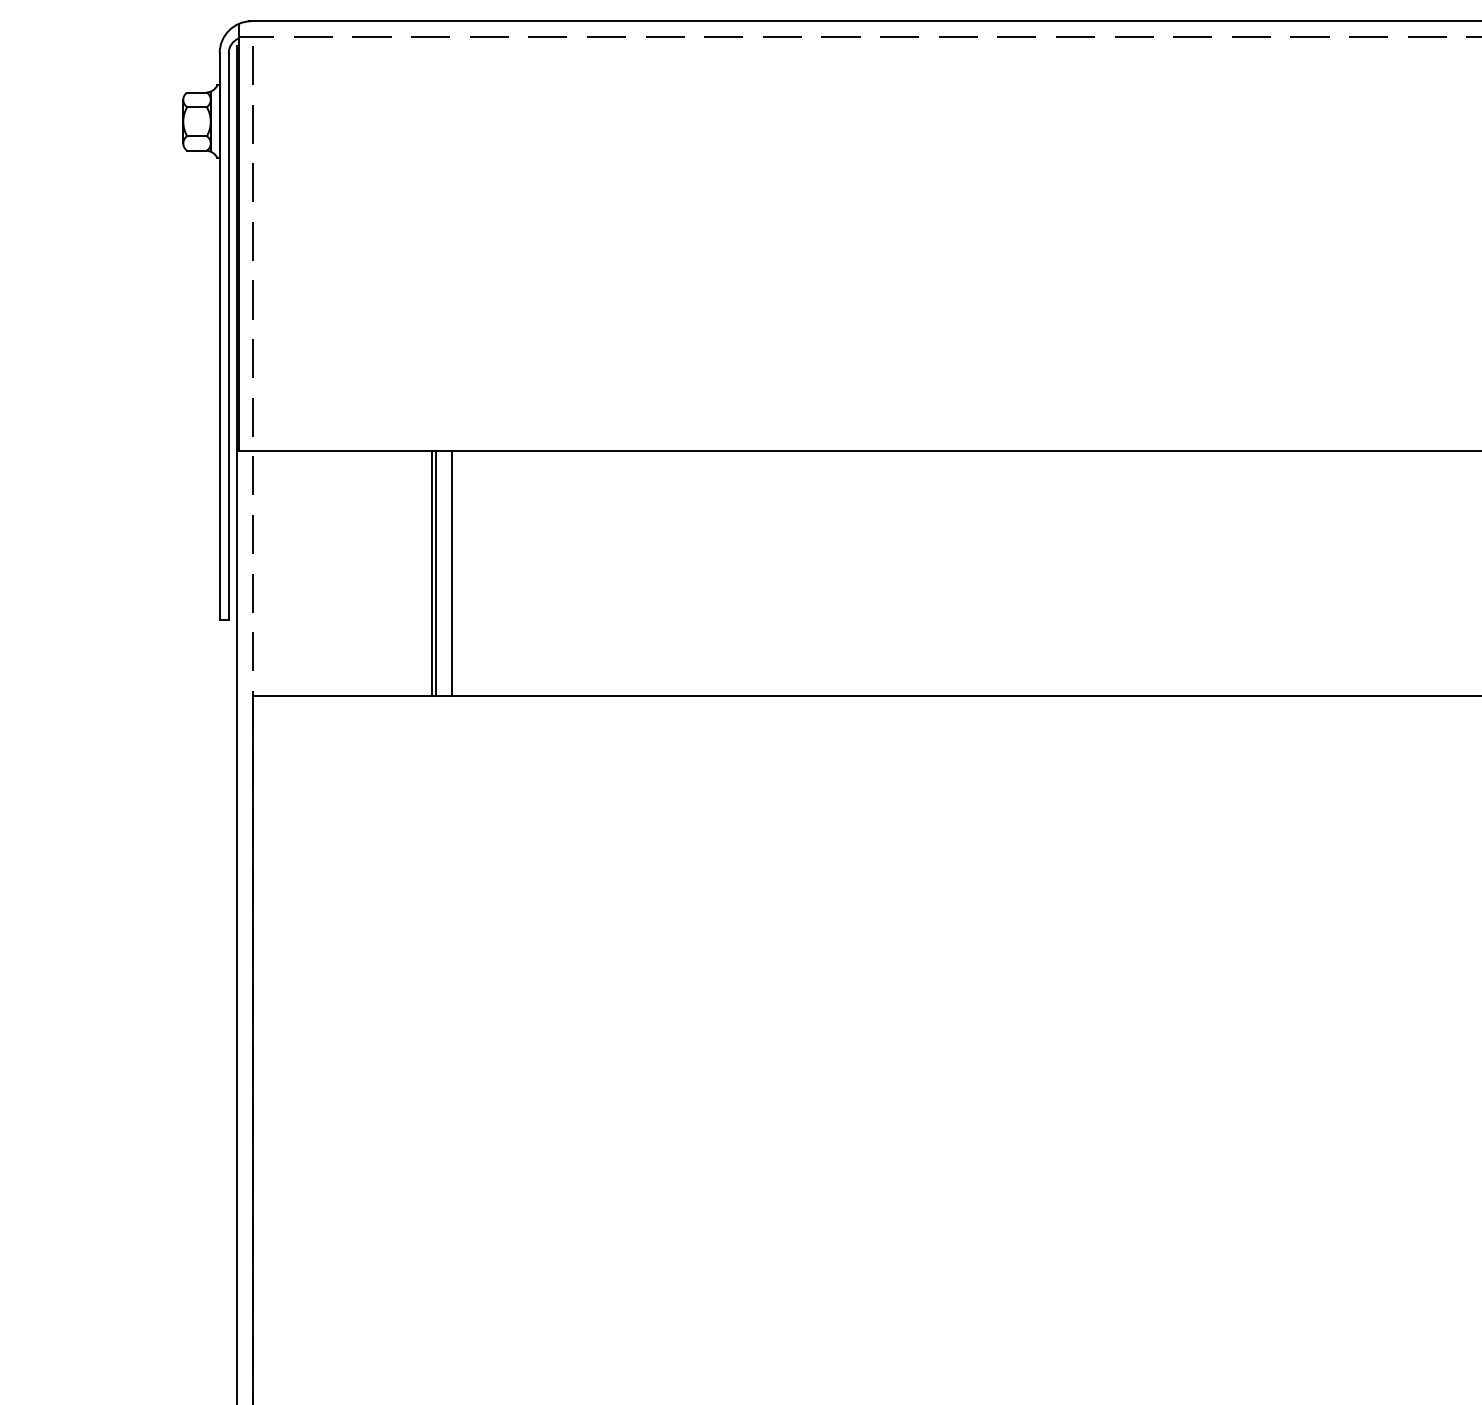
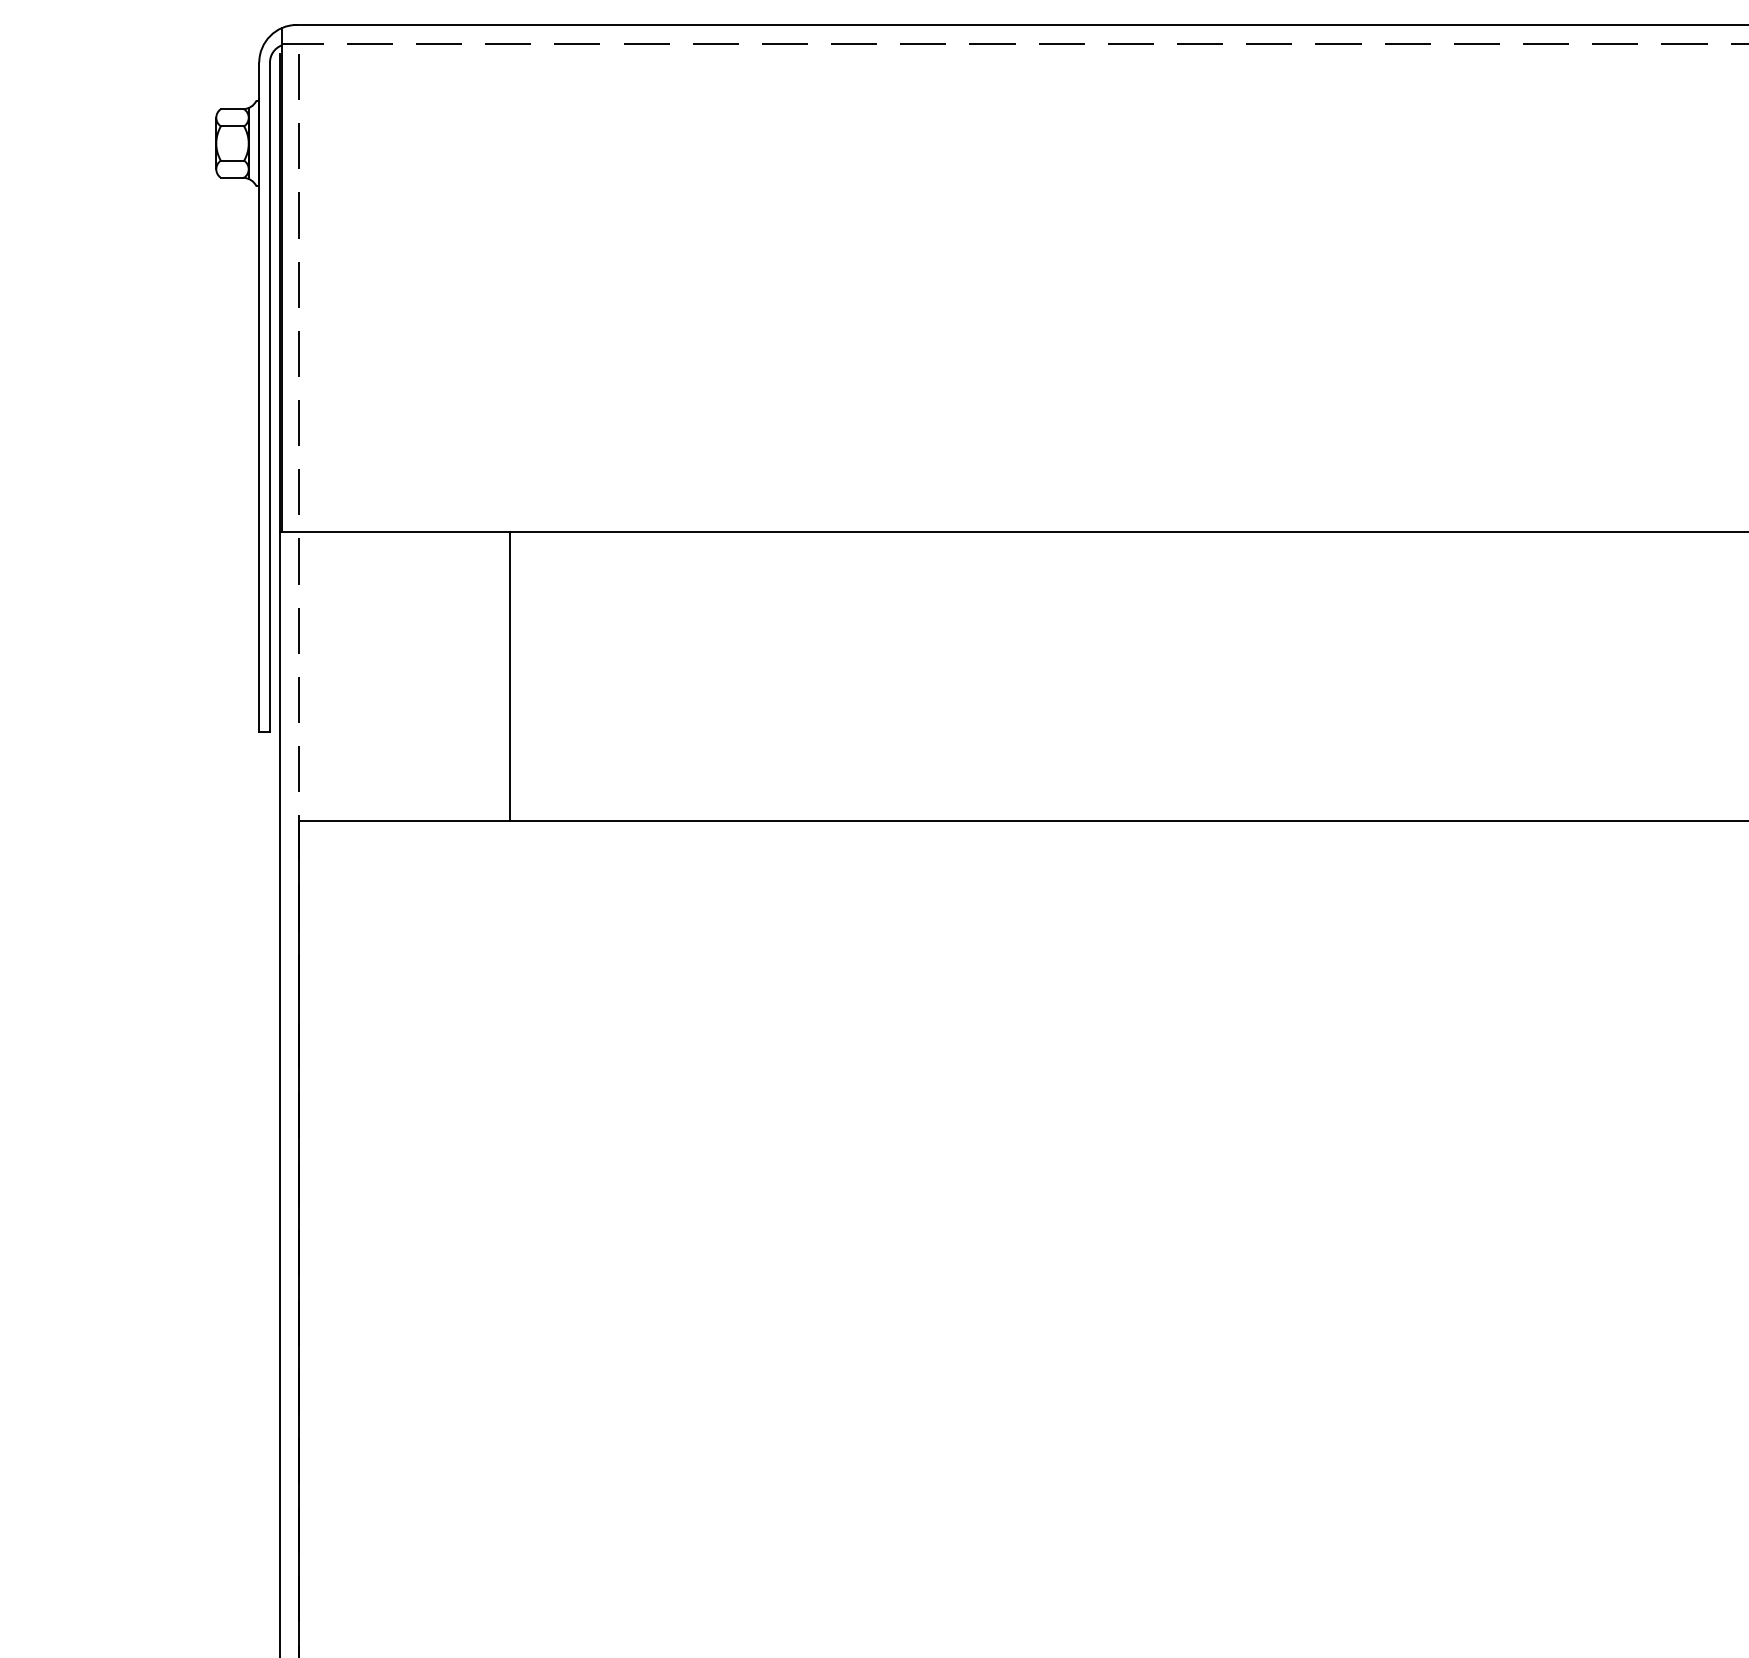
line: (436, 573) -> (515, 676), removed
line: (451, 573) -> (532, 676), removed

